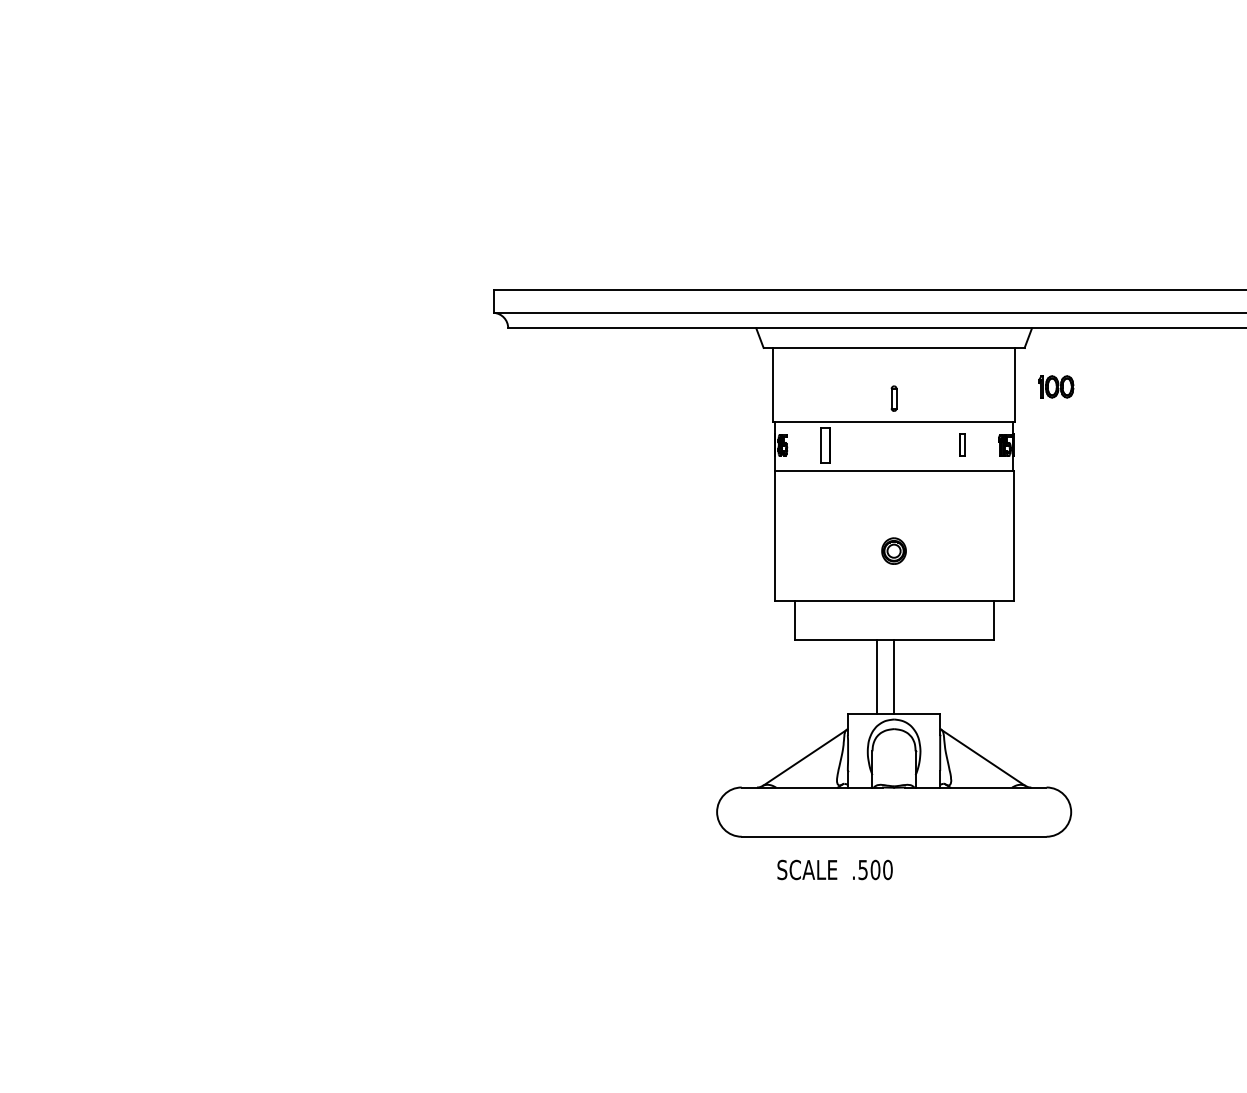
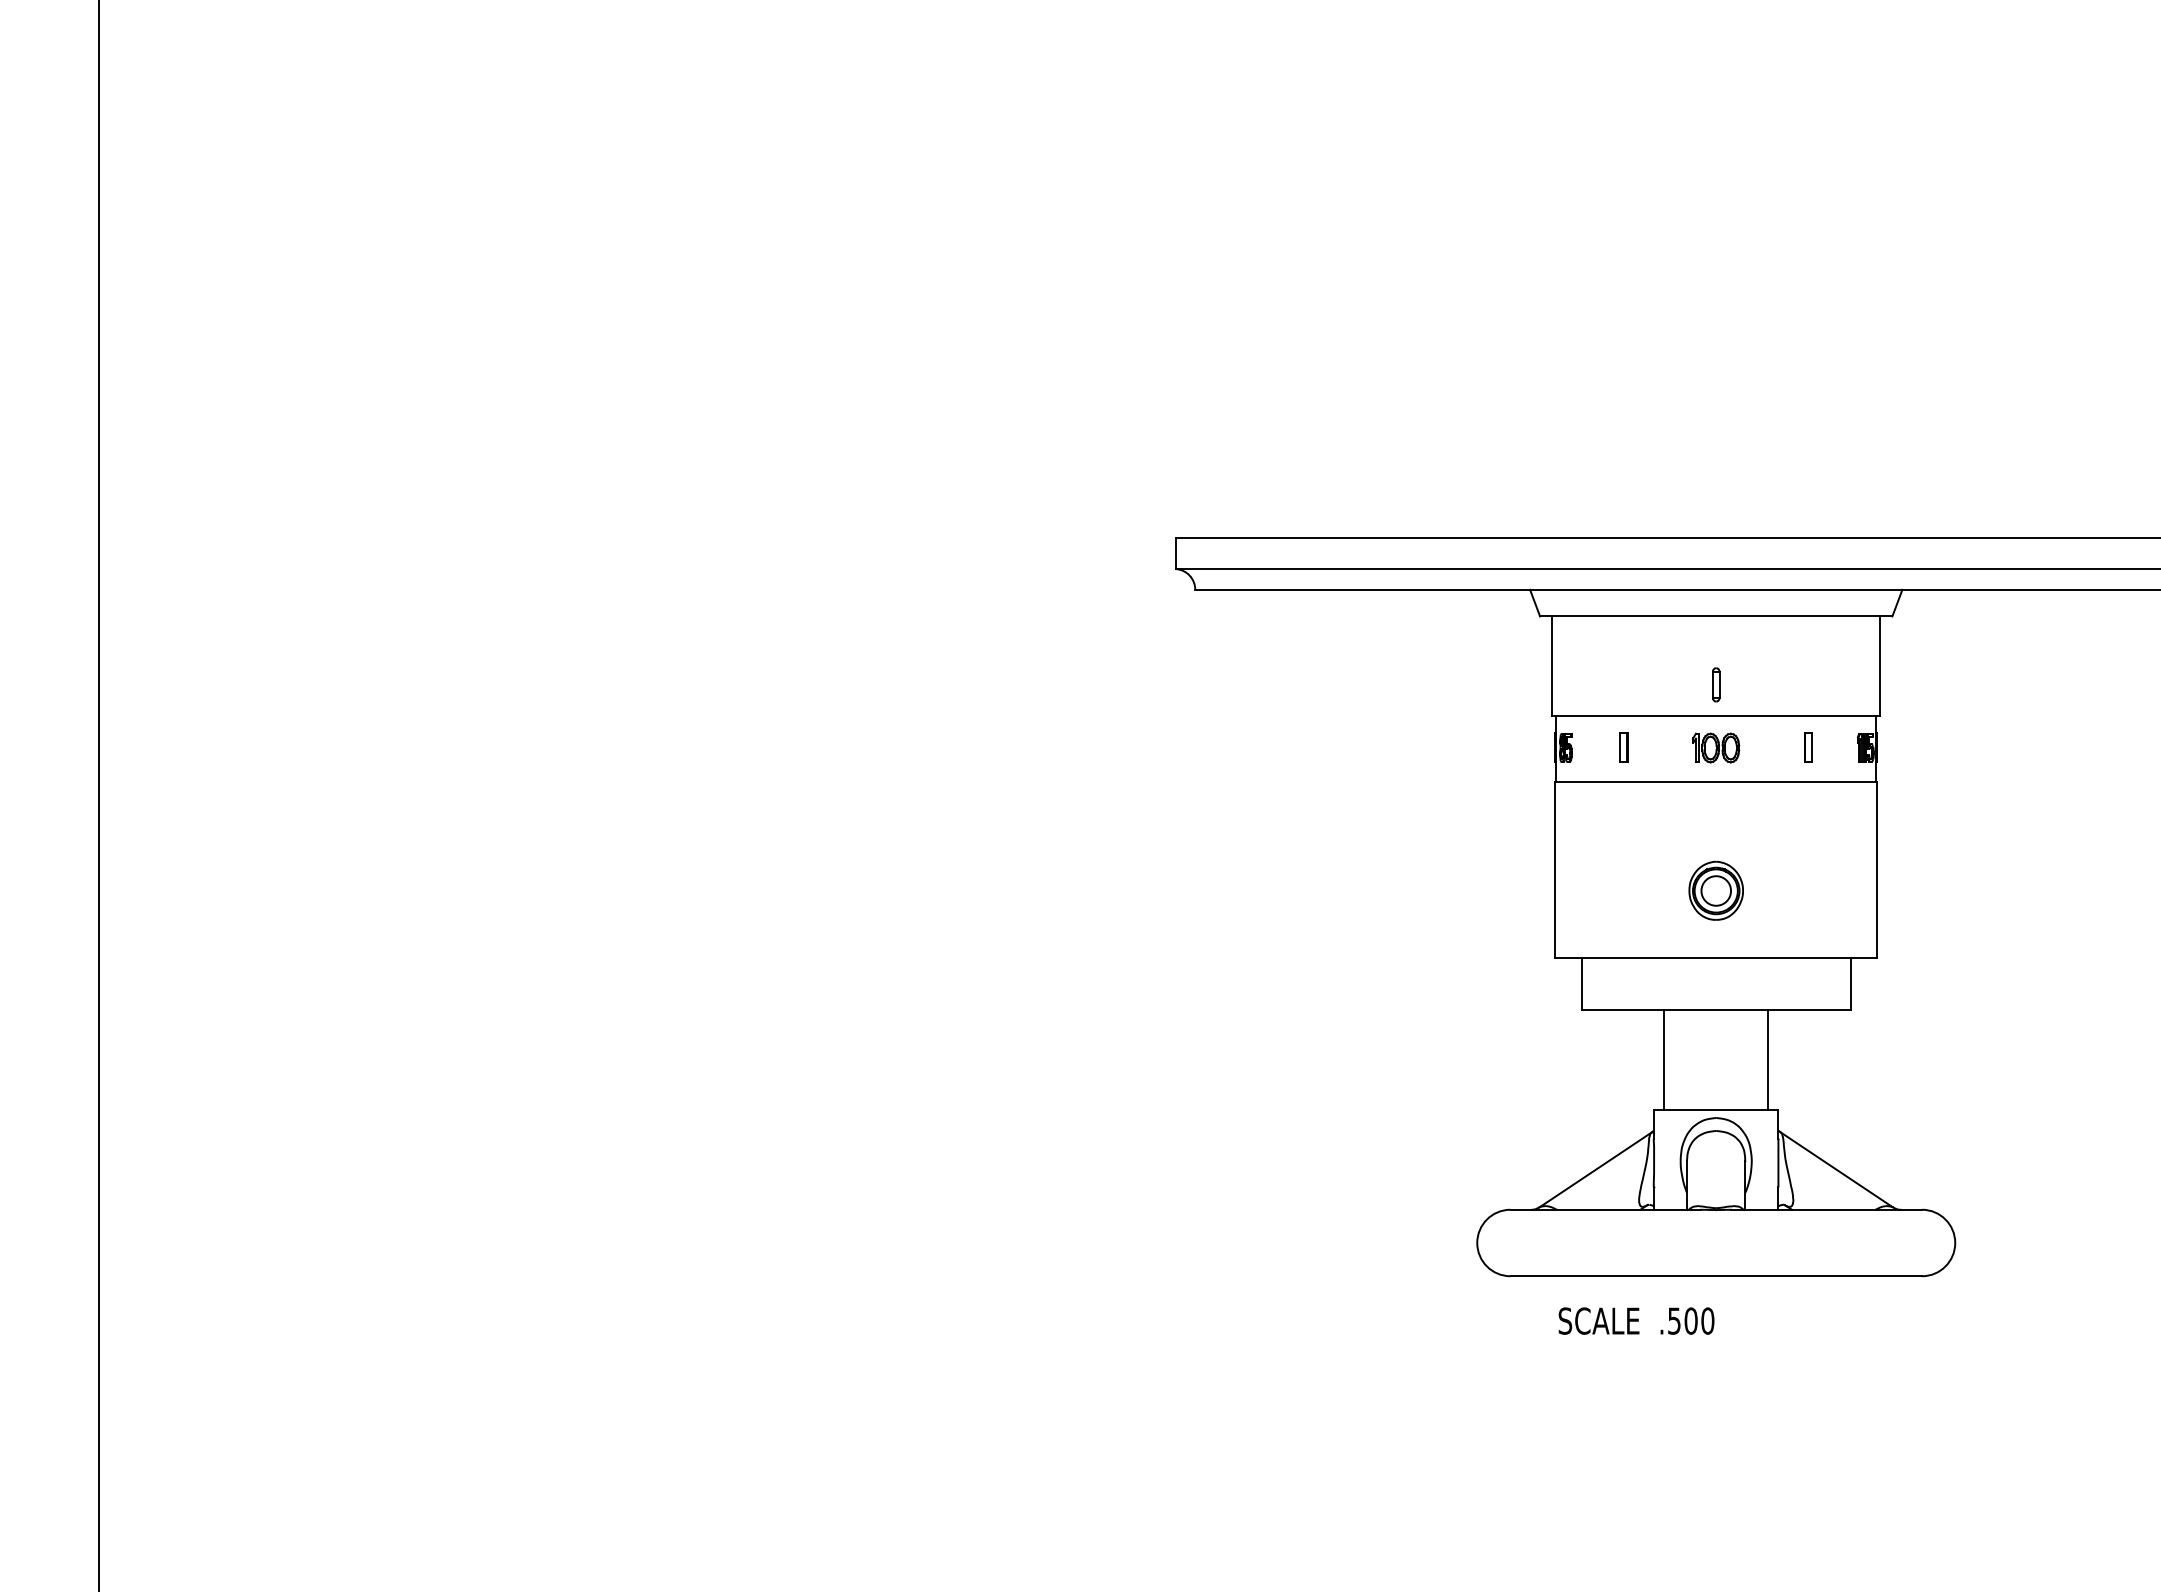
part: (1056, 386) -> (1716, 747), moved
part: (825, 445) -> (1623, 747), size x0.62
part: (893, 550) -> (1715, 890), size x1.67
line: (876, 676) -> (1768, 1060), moved
line: (893, 676) -> (1663, 1060), moved

